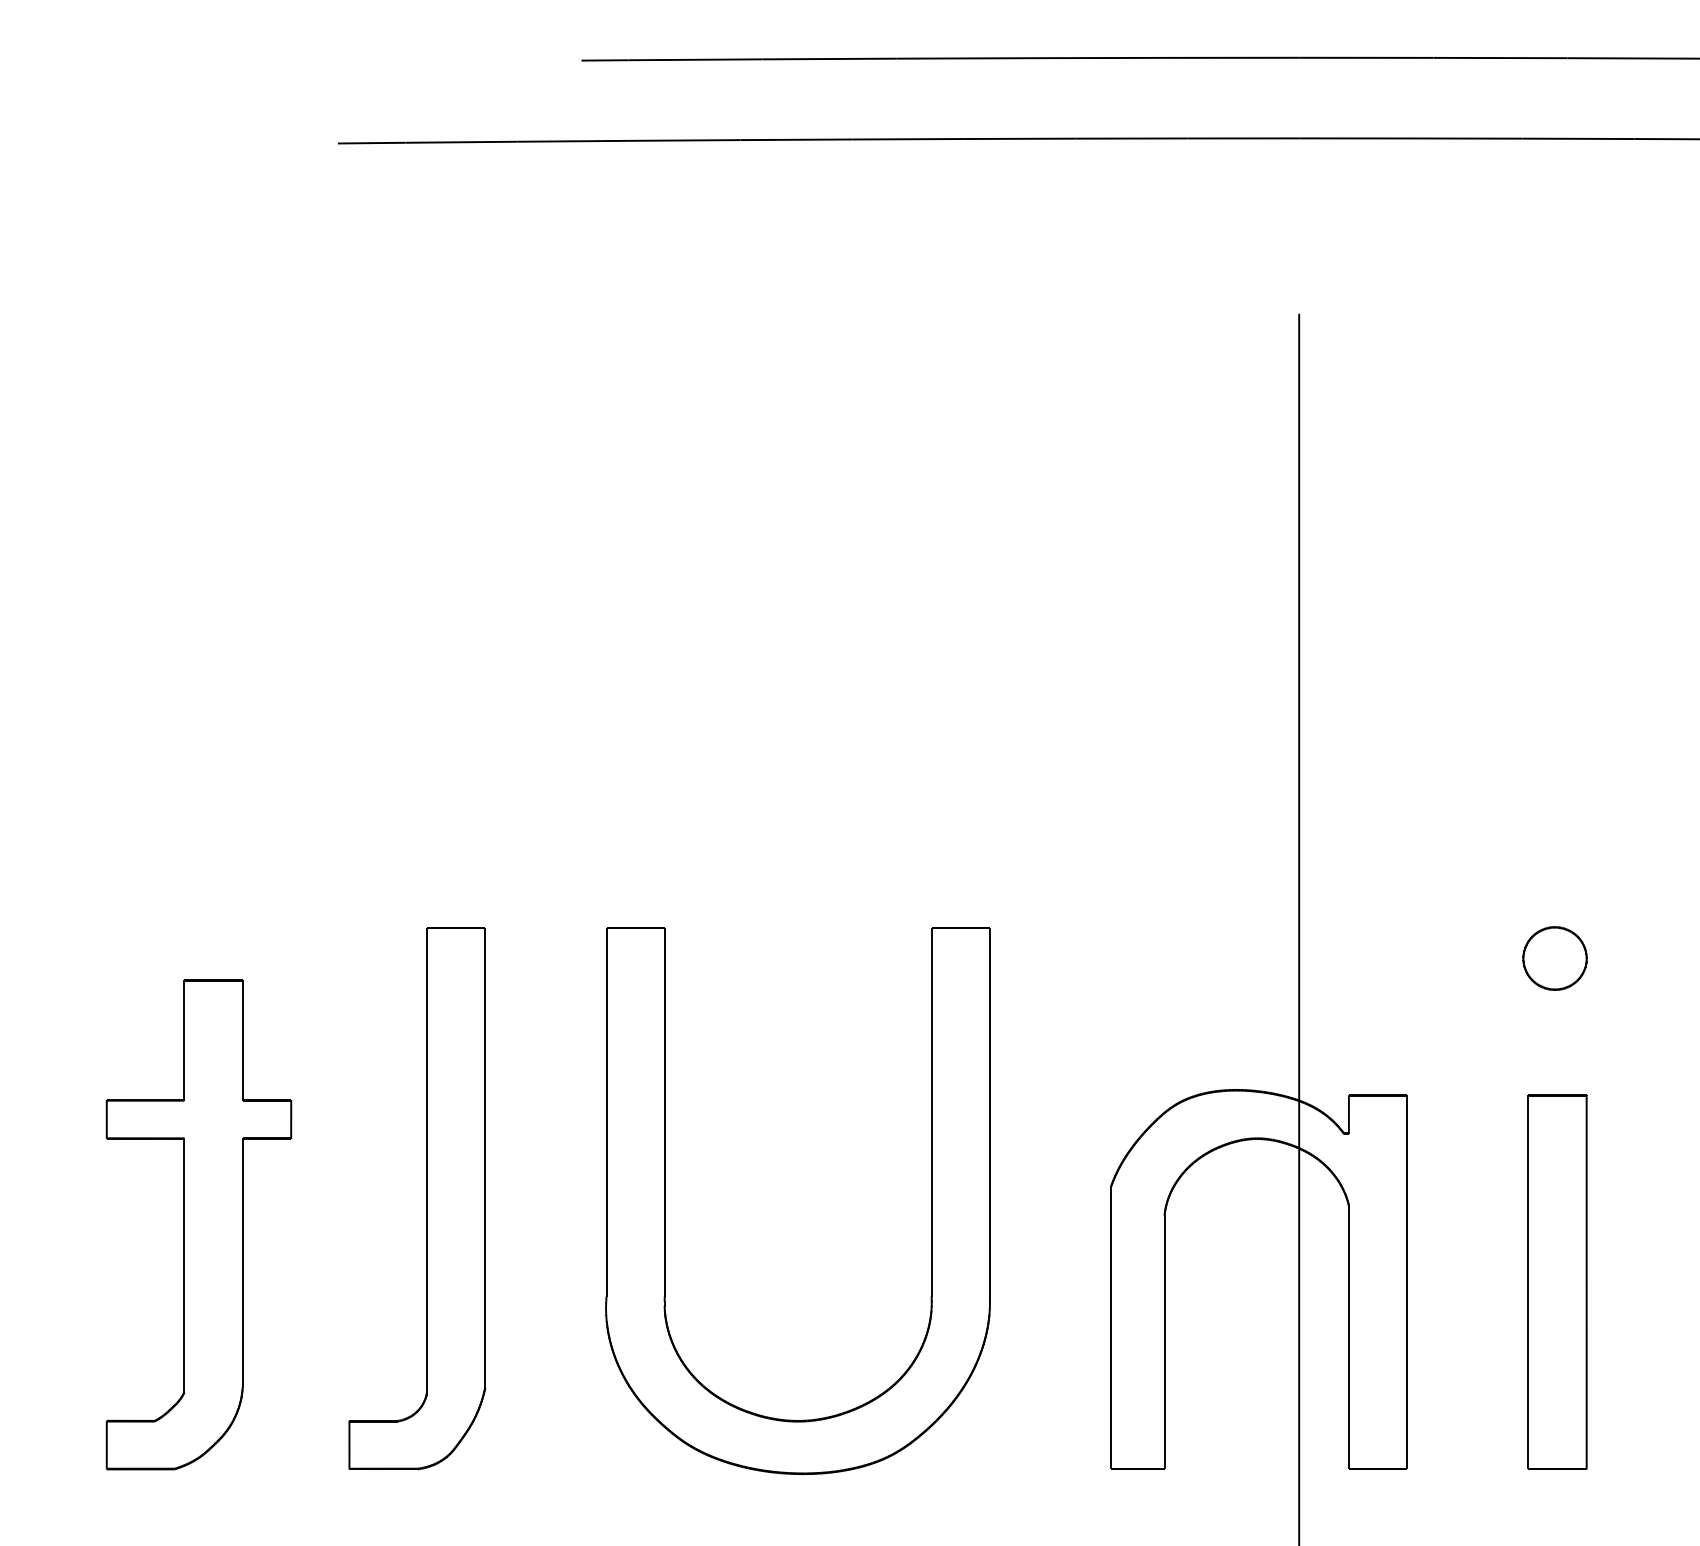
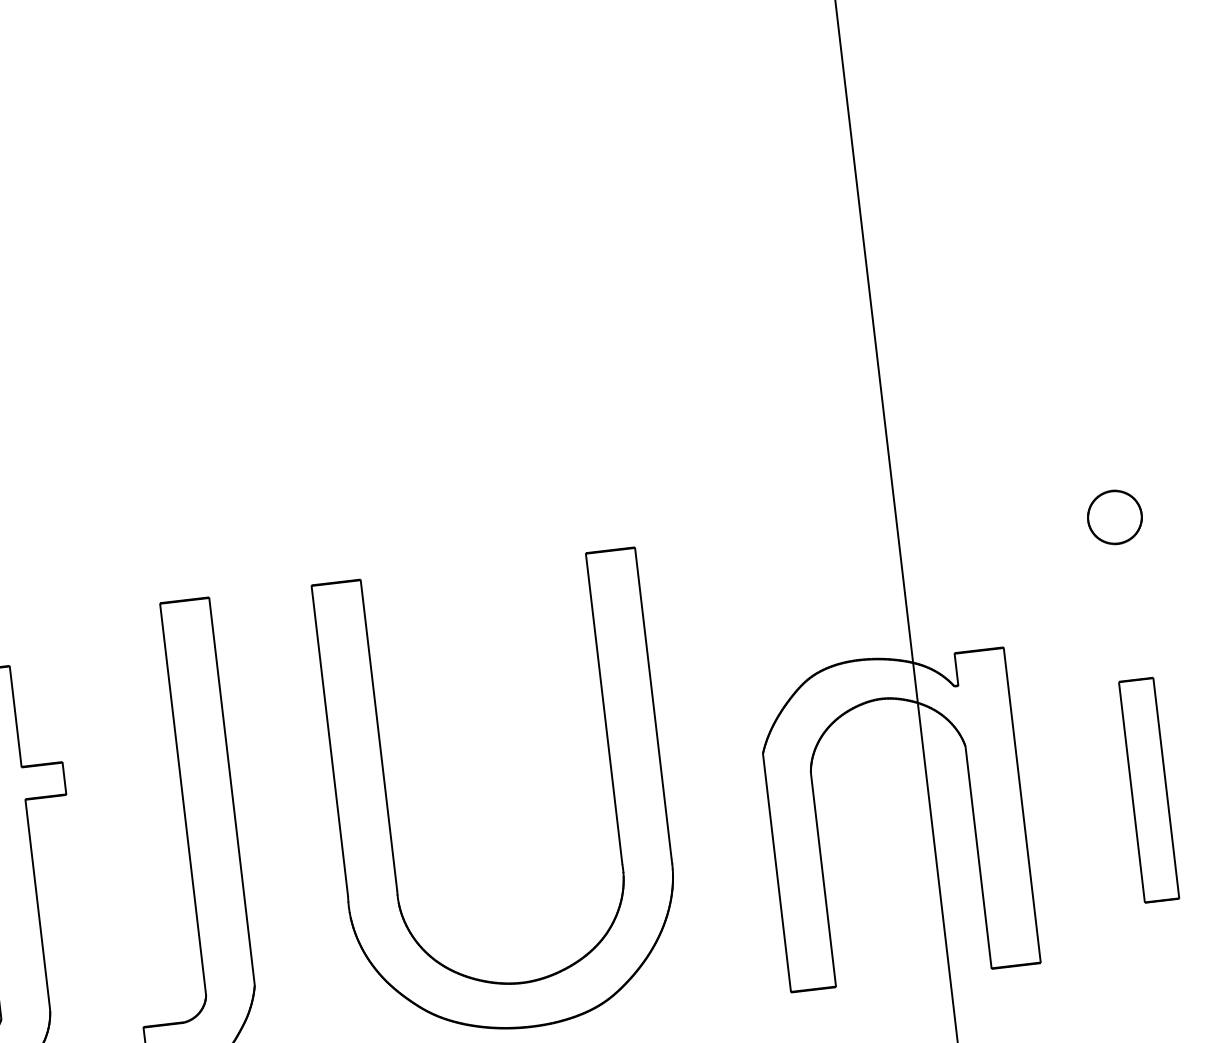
part: (1557, 1281) -> (1149, 789), size x0.7

